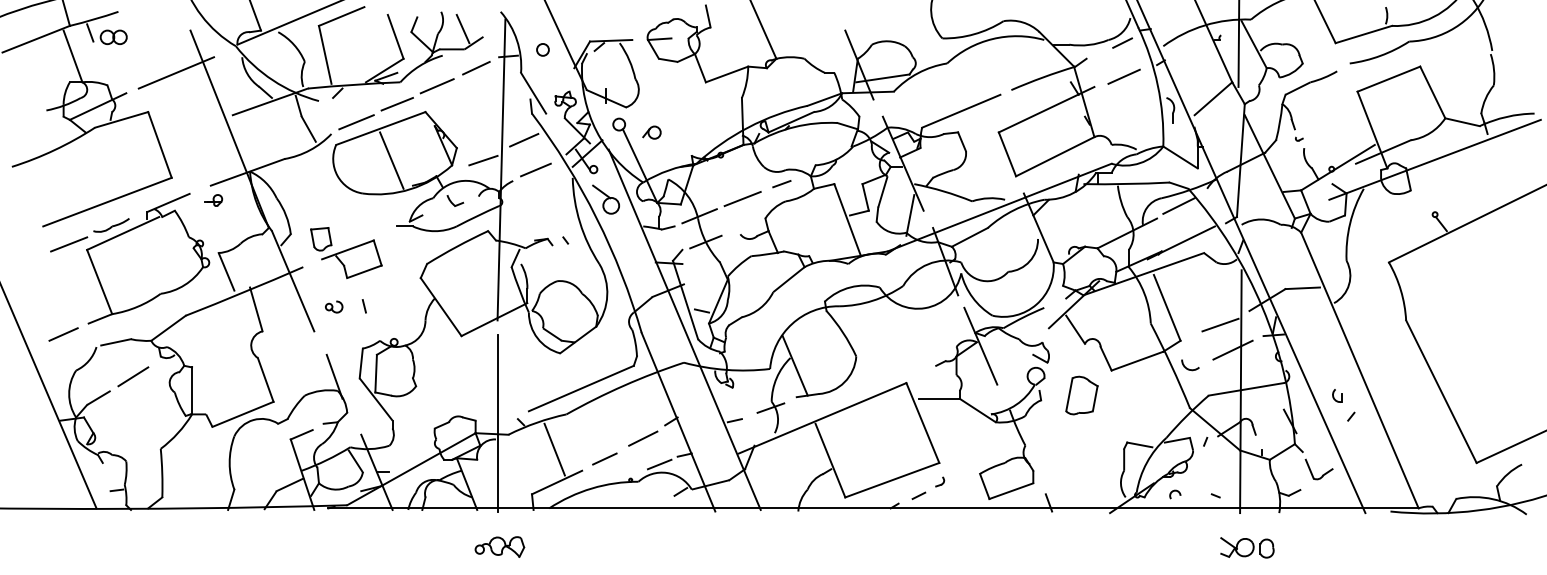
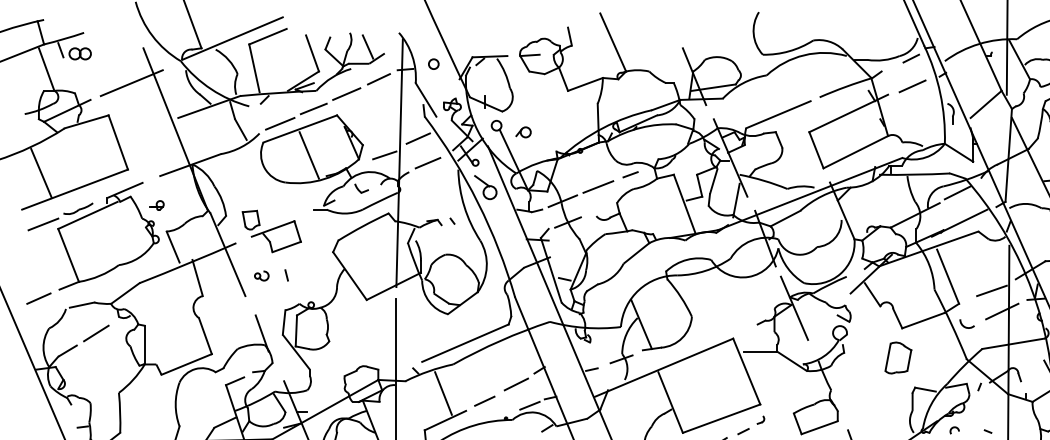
line: (66, 182) -> (41, 173), added
part: (213, 200) -> (156, 205), moved
part: (1081, 395) -> (898, 357), moved

